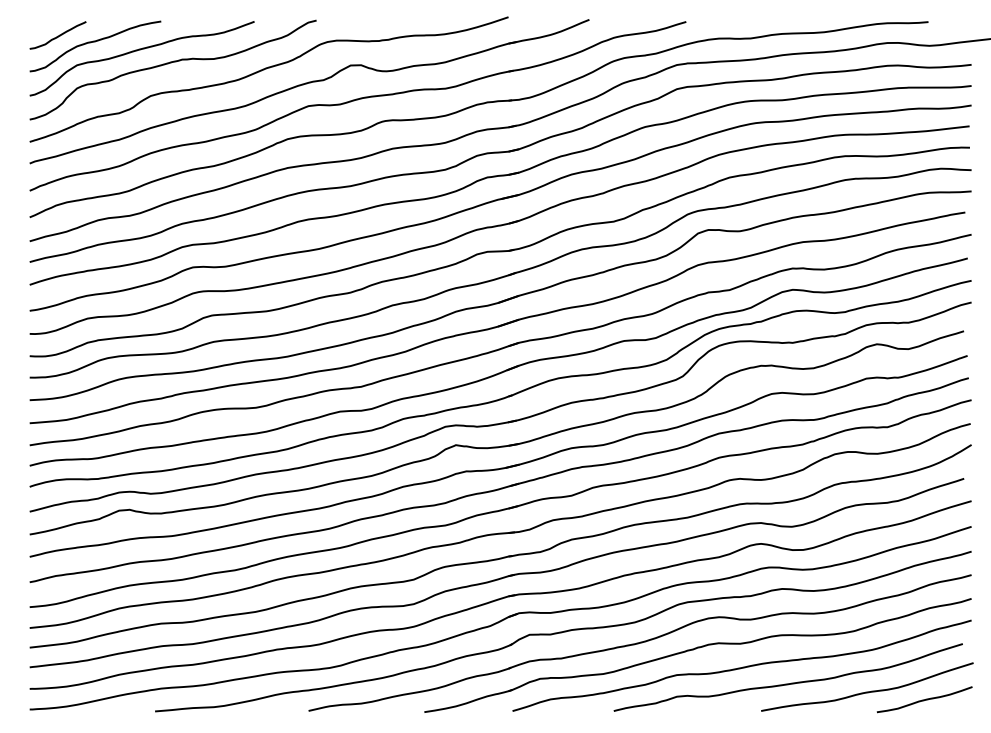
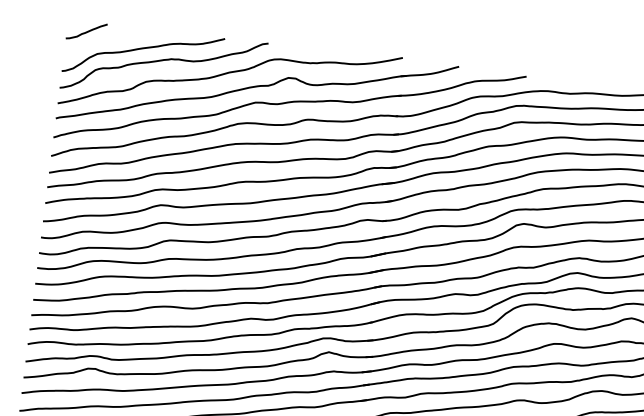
curve: (95, 42) -> (112, 39), removed

